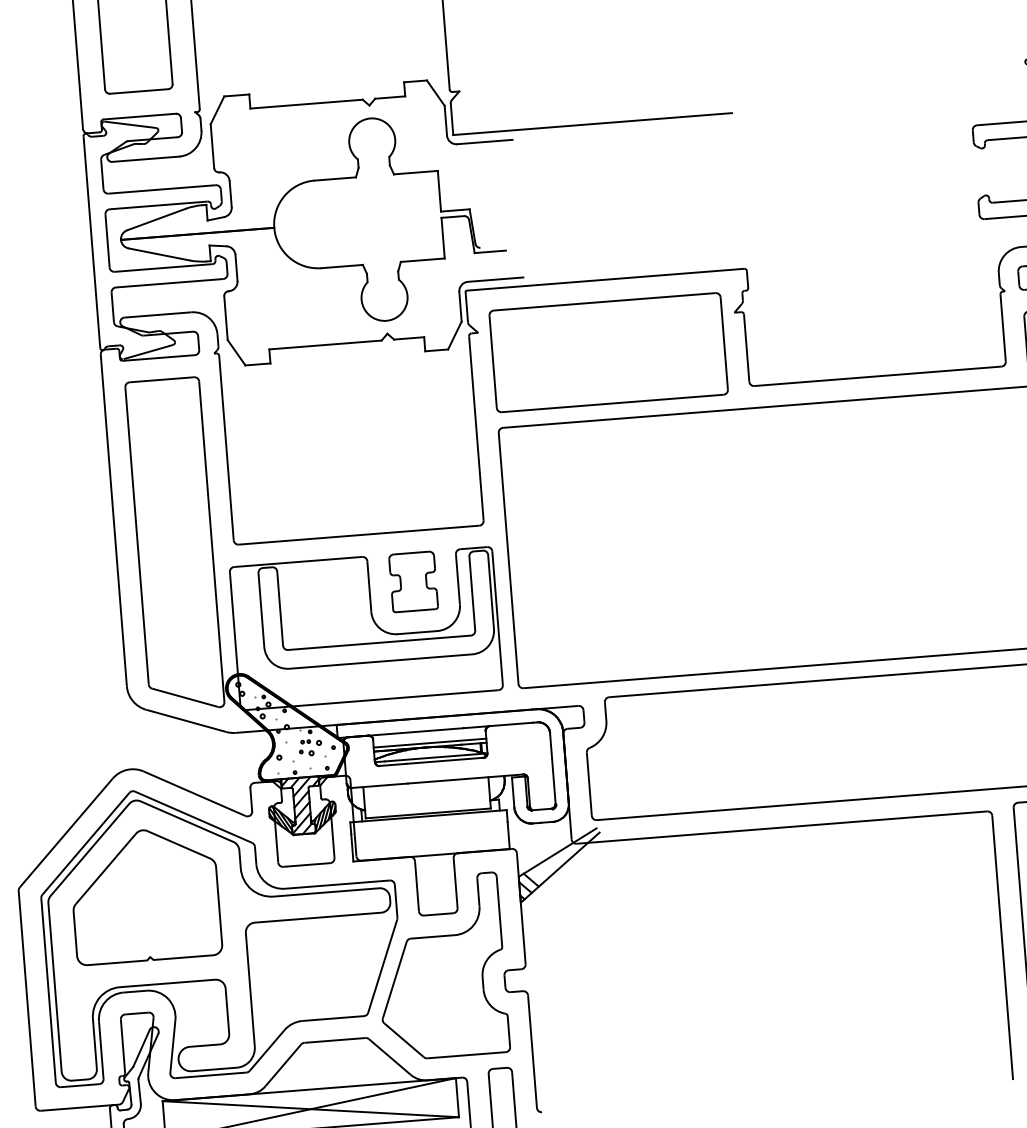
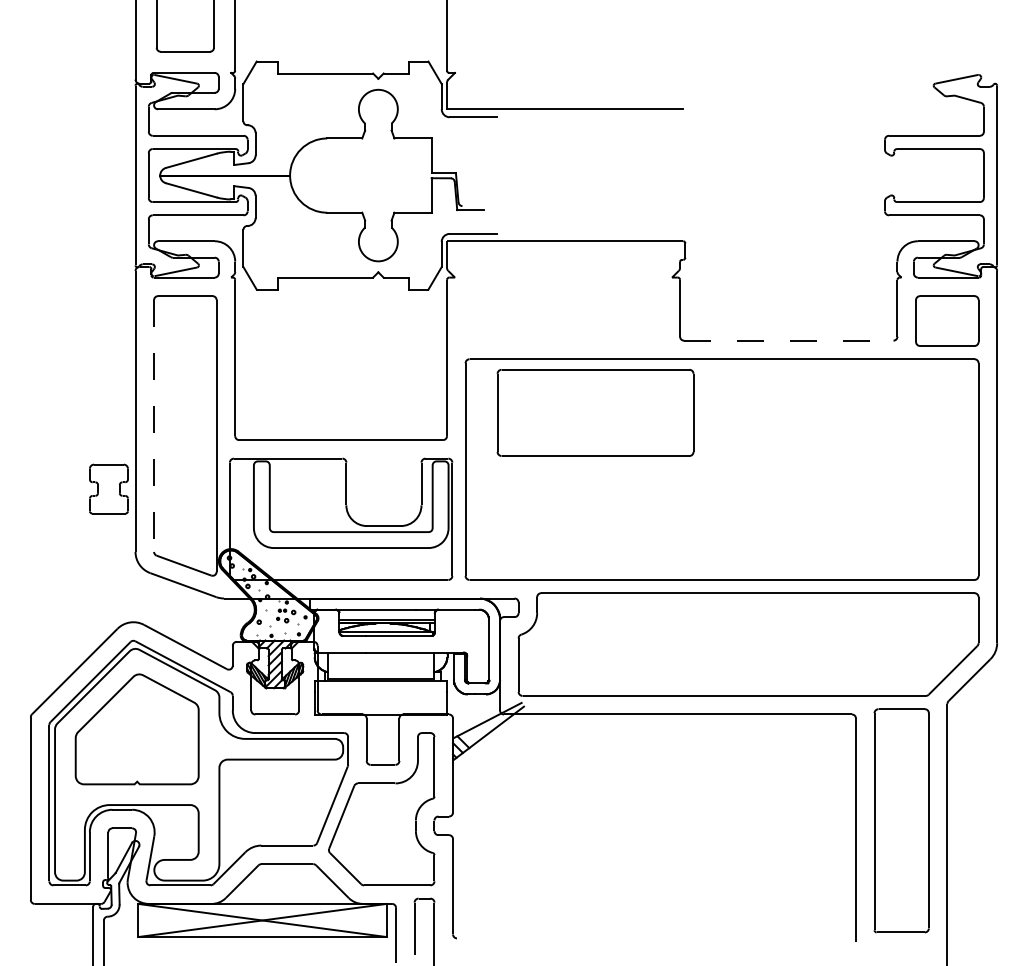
part: (608, 352) -> (595, 412), moved
line: (877, 376) -> (788, 340), solid -> dashed
line: (137, 536) -> (154, 426), solid -> dashed
part: (412, 581) -> (108, 488), moved

